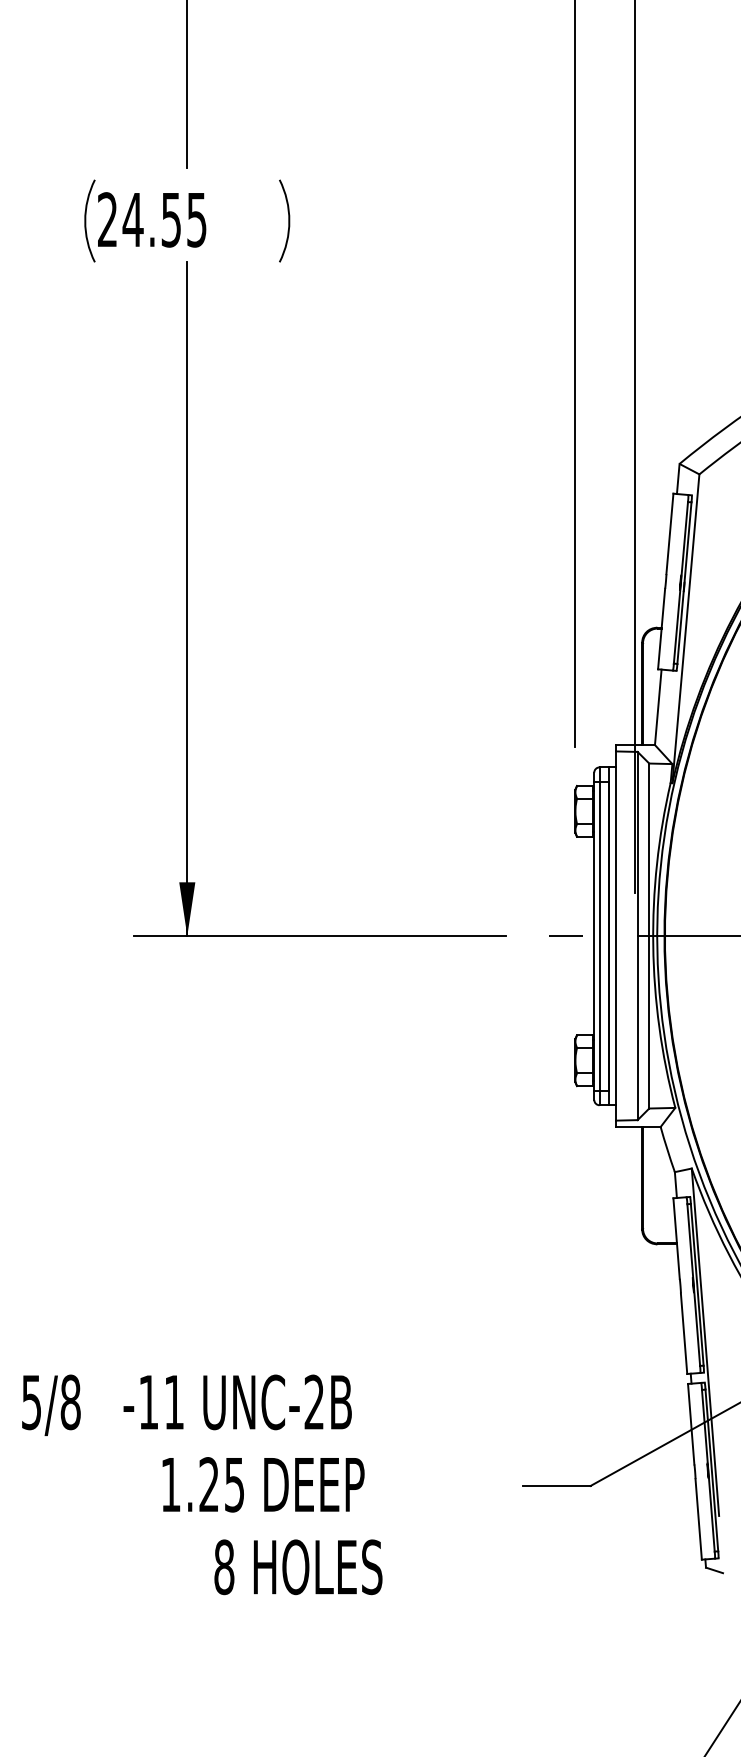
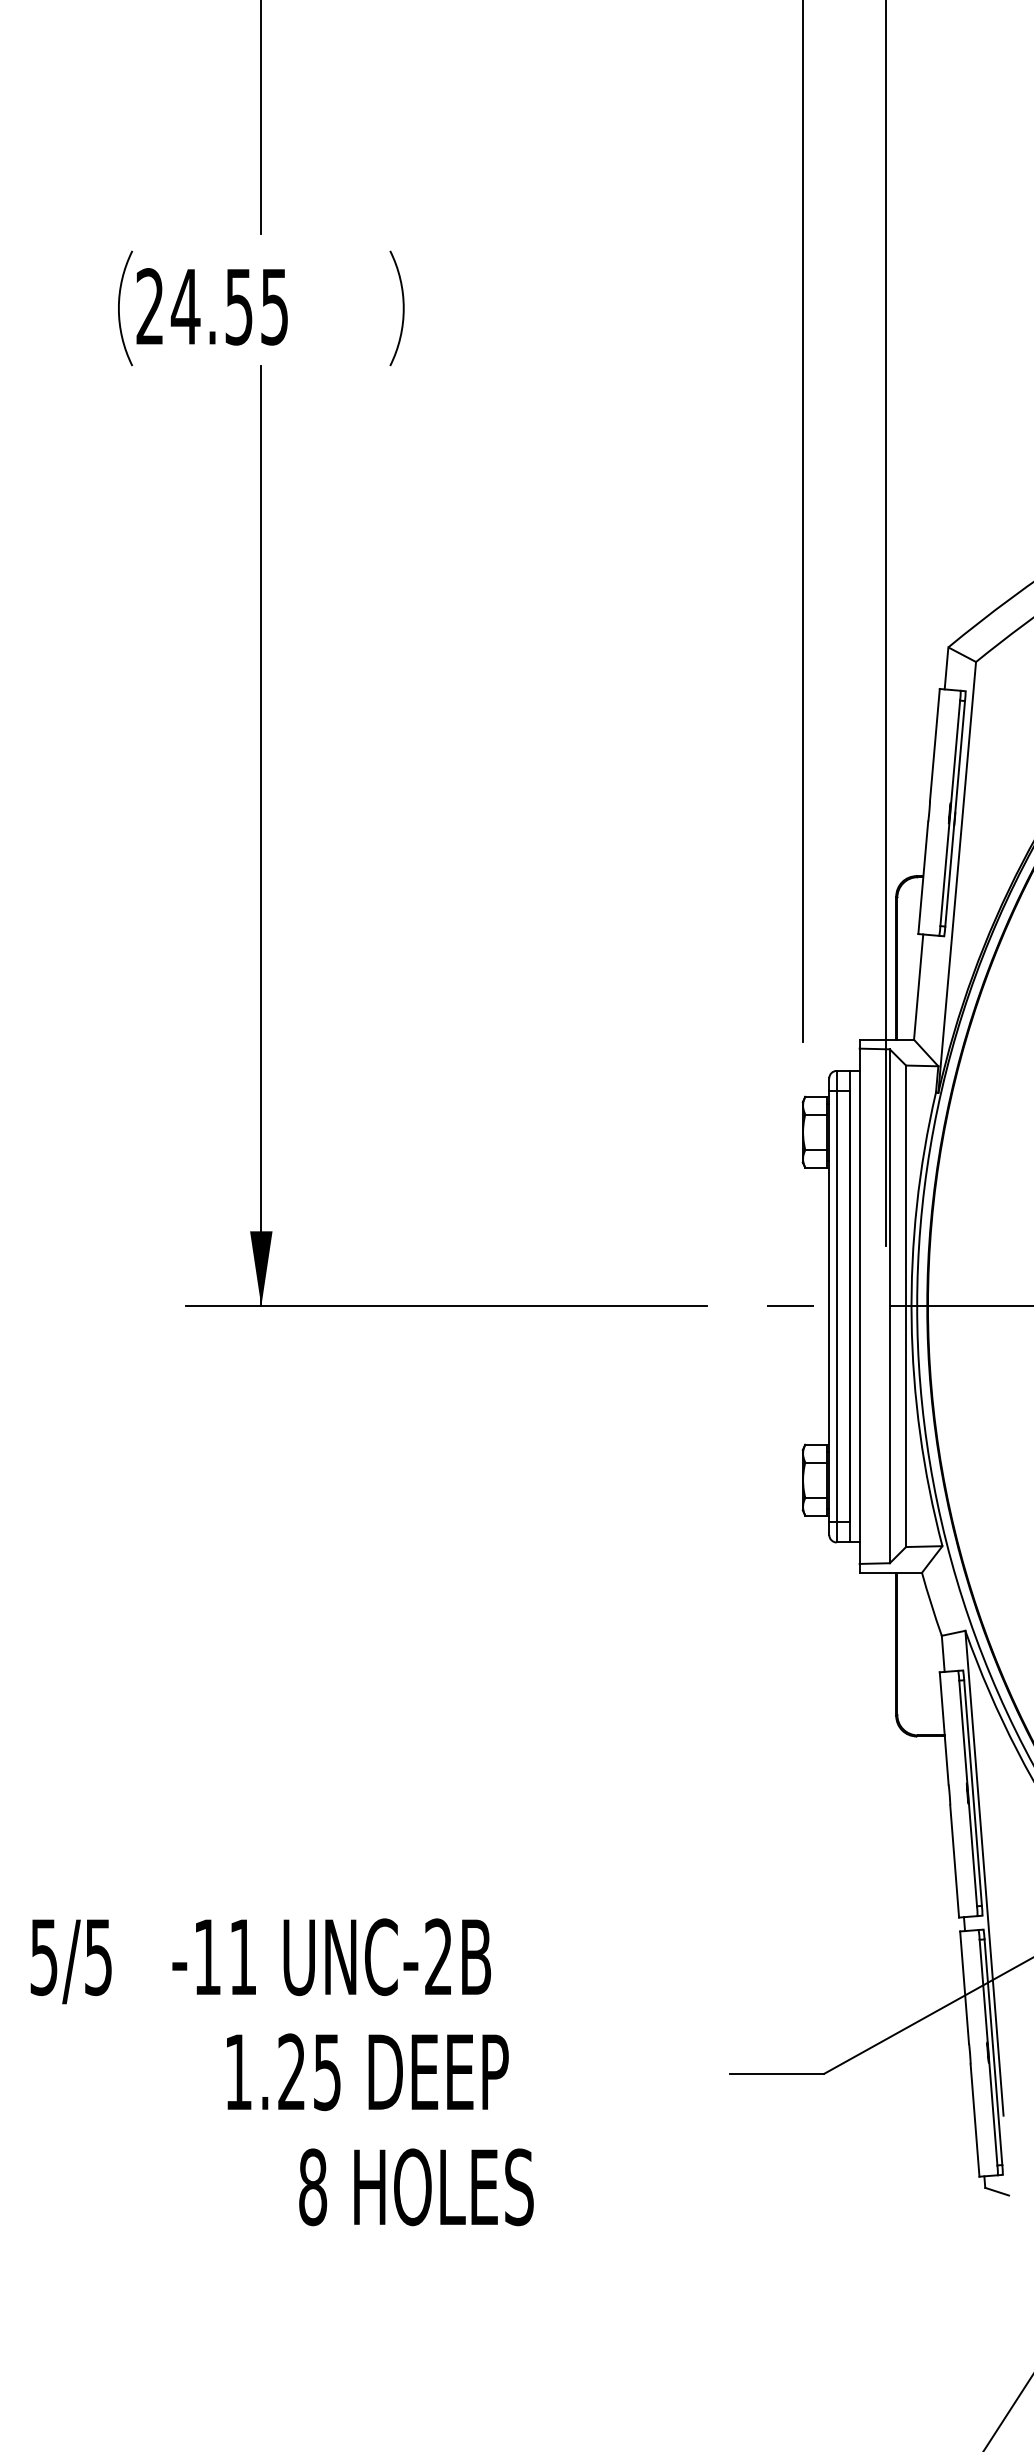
text: (70, 1402) -> (98, 1957), 5/8 -> 5/5

